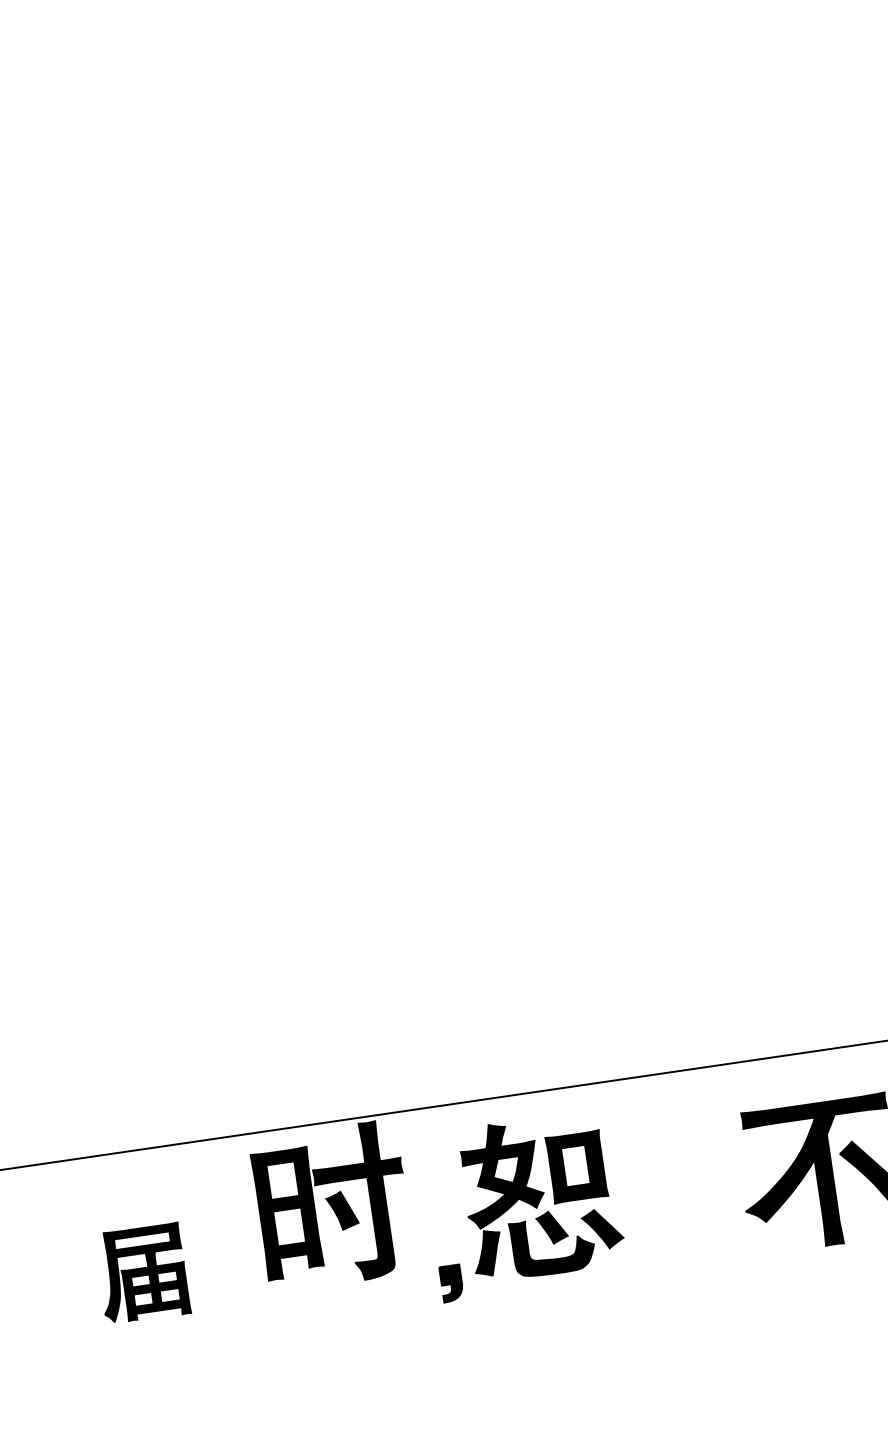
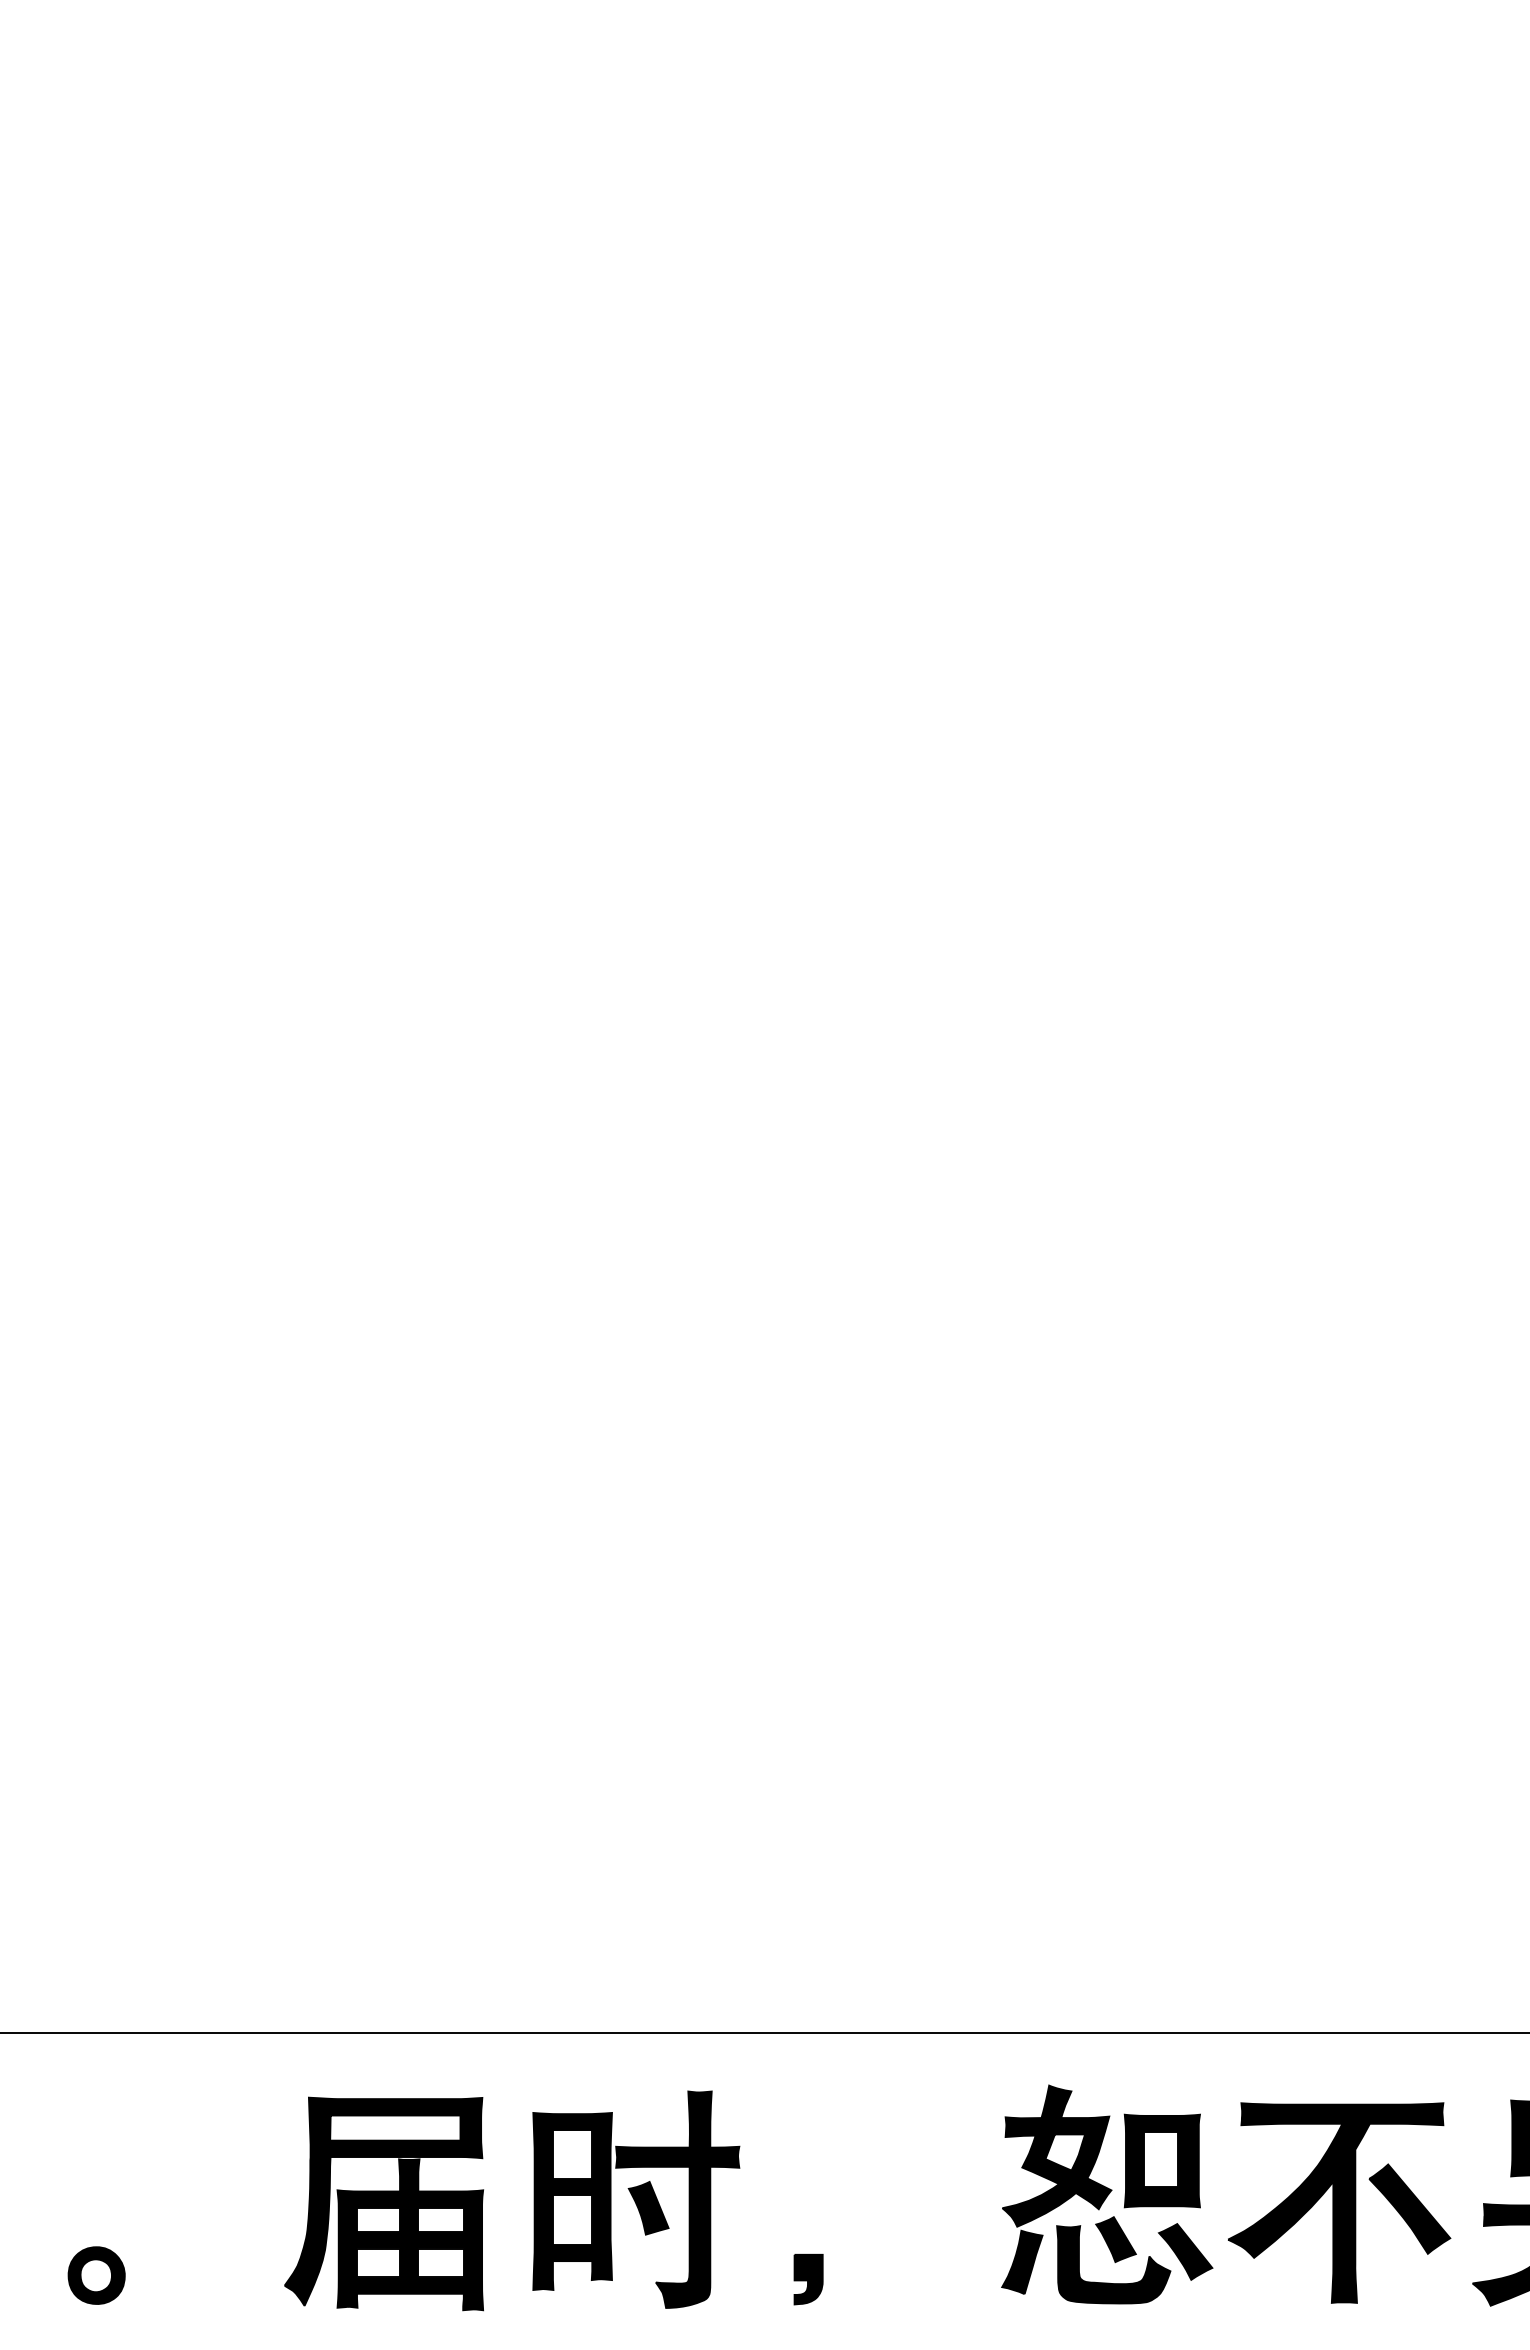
part: (541, 1196) -> (1107, 2194), moved
part: (332, 1205) -> (636, 2199), moved
part: (142, 1273) -> (384, 2203), size x1.67

